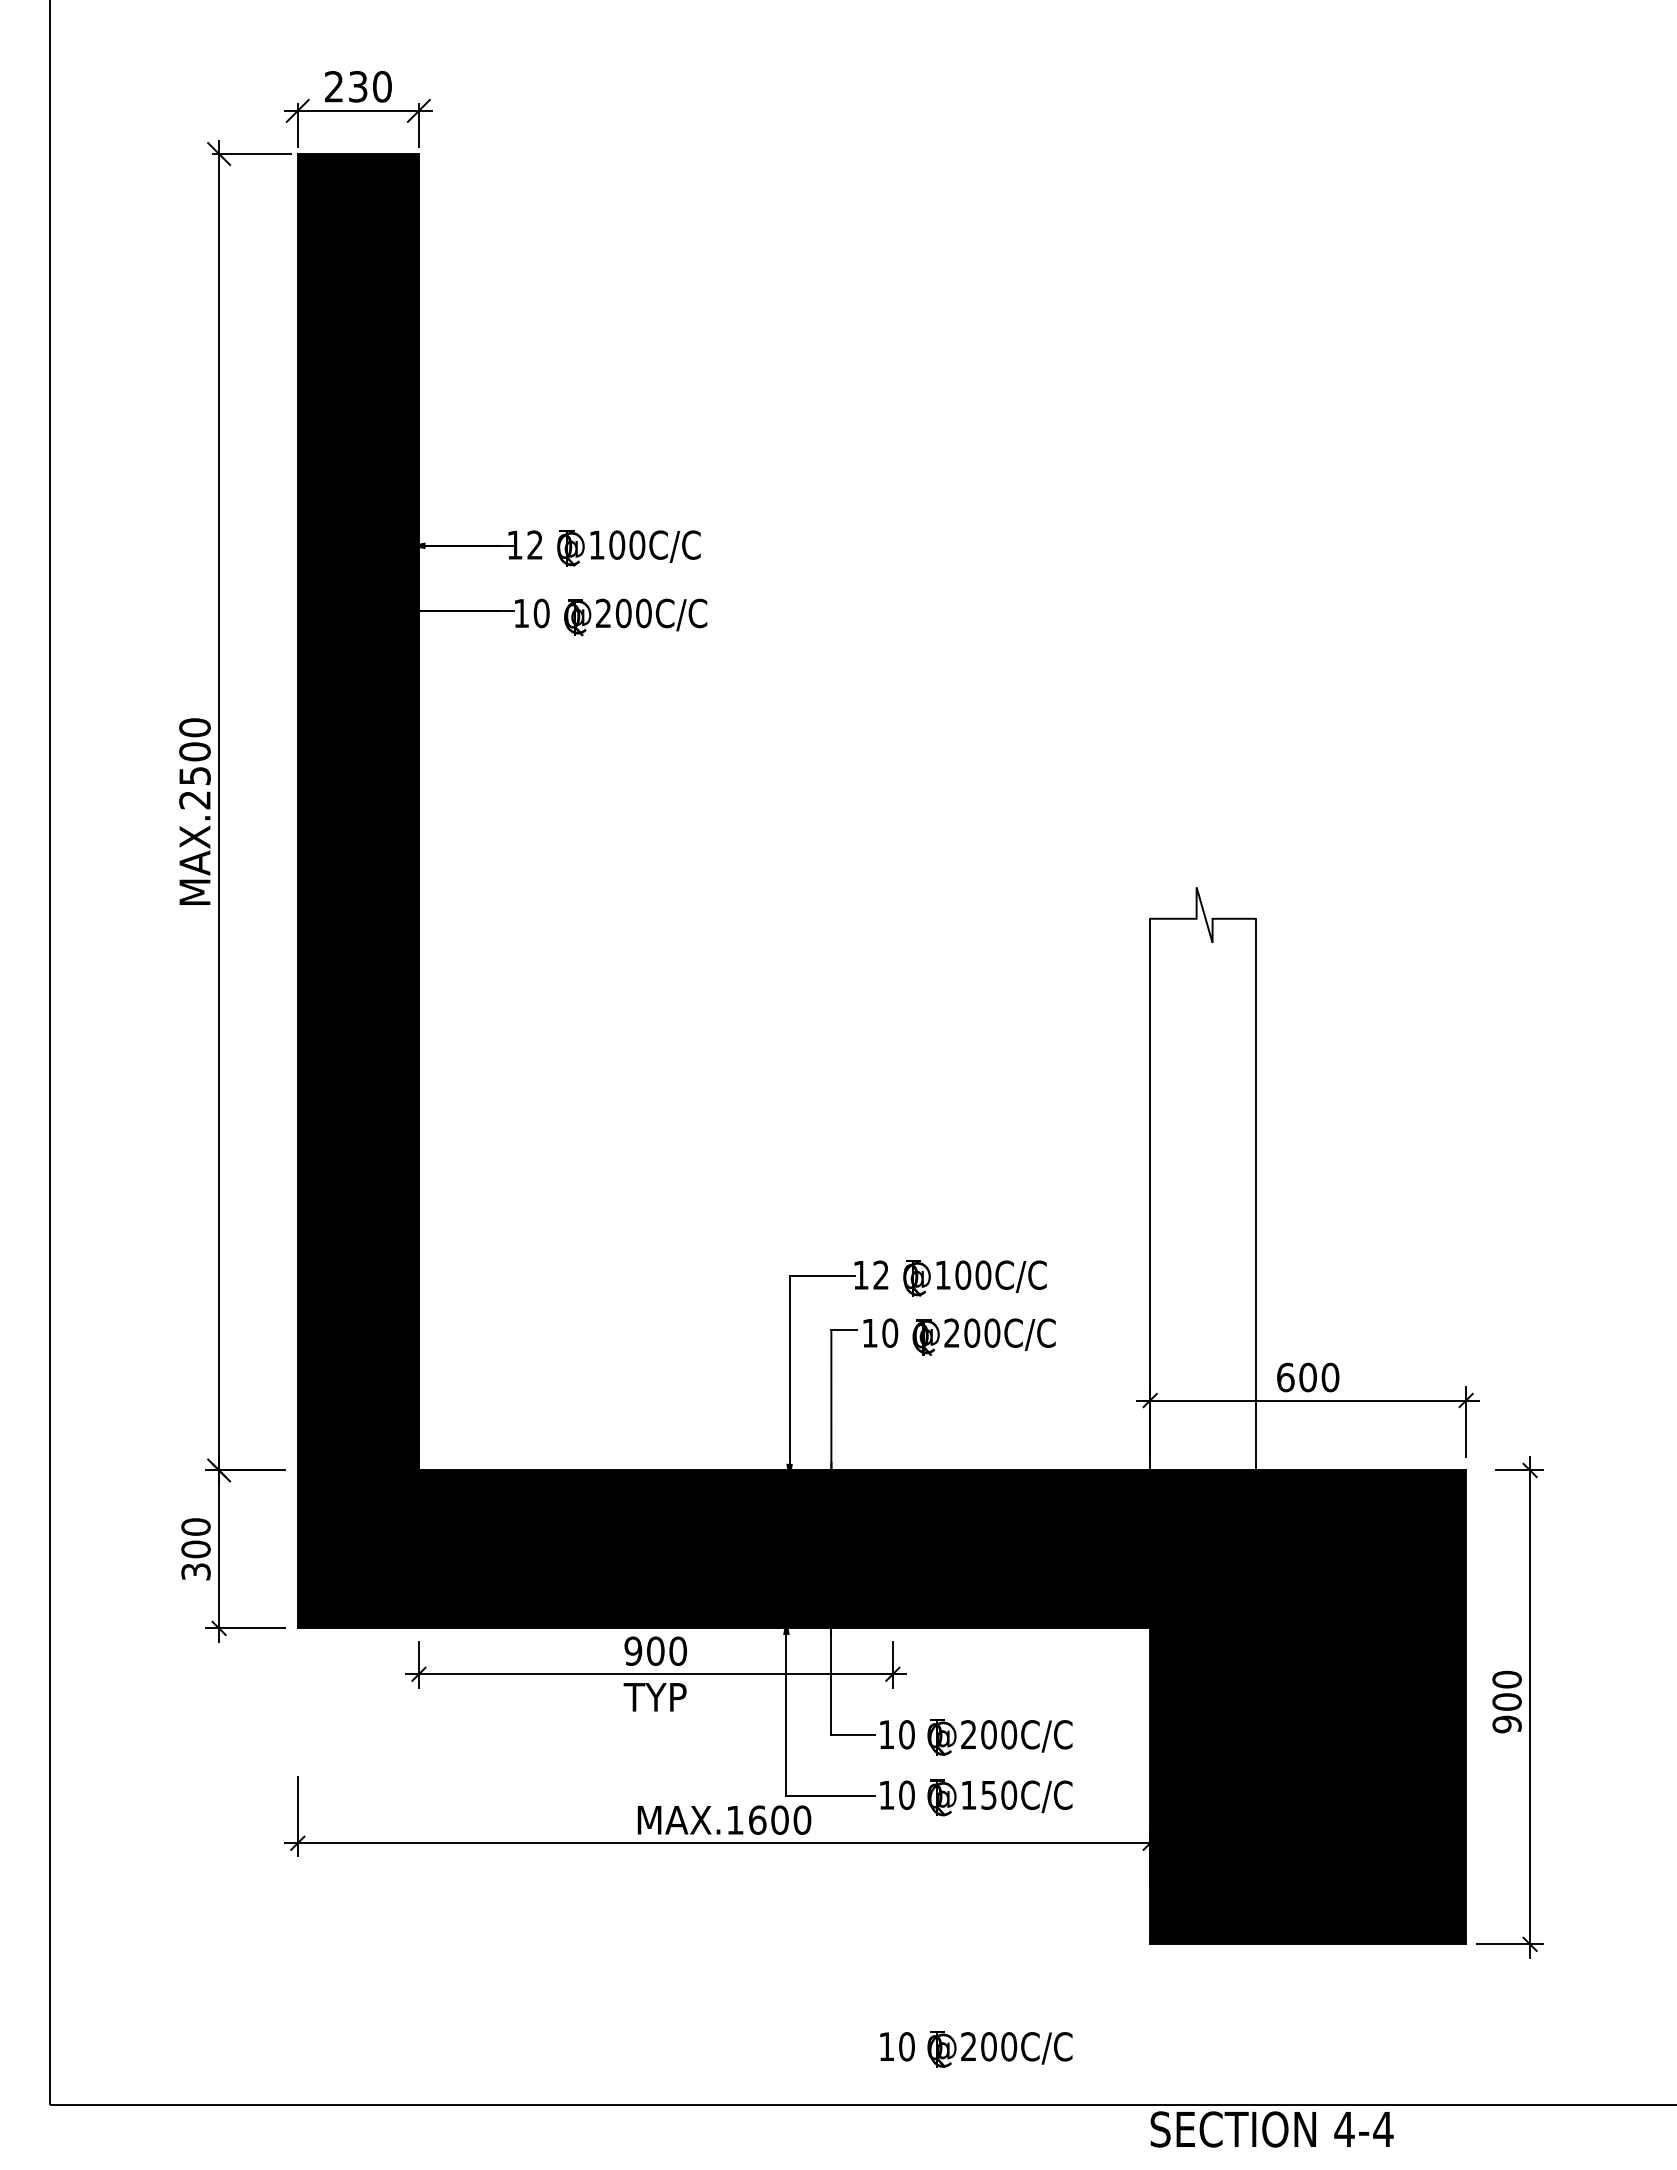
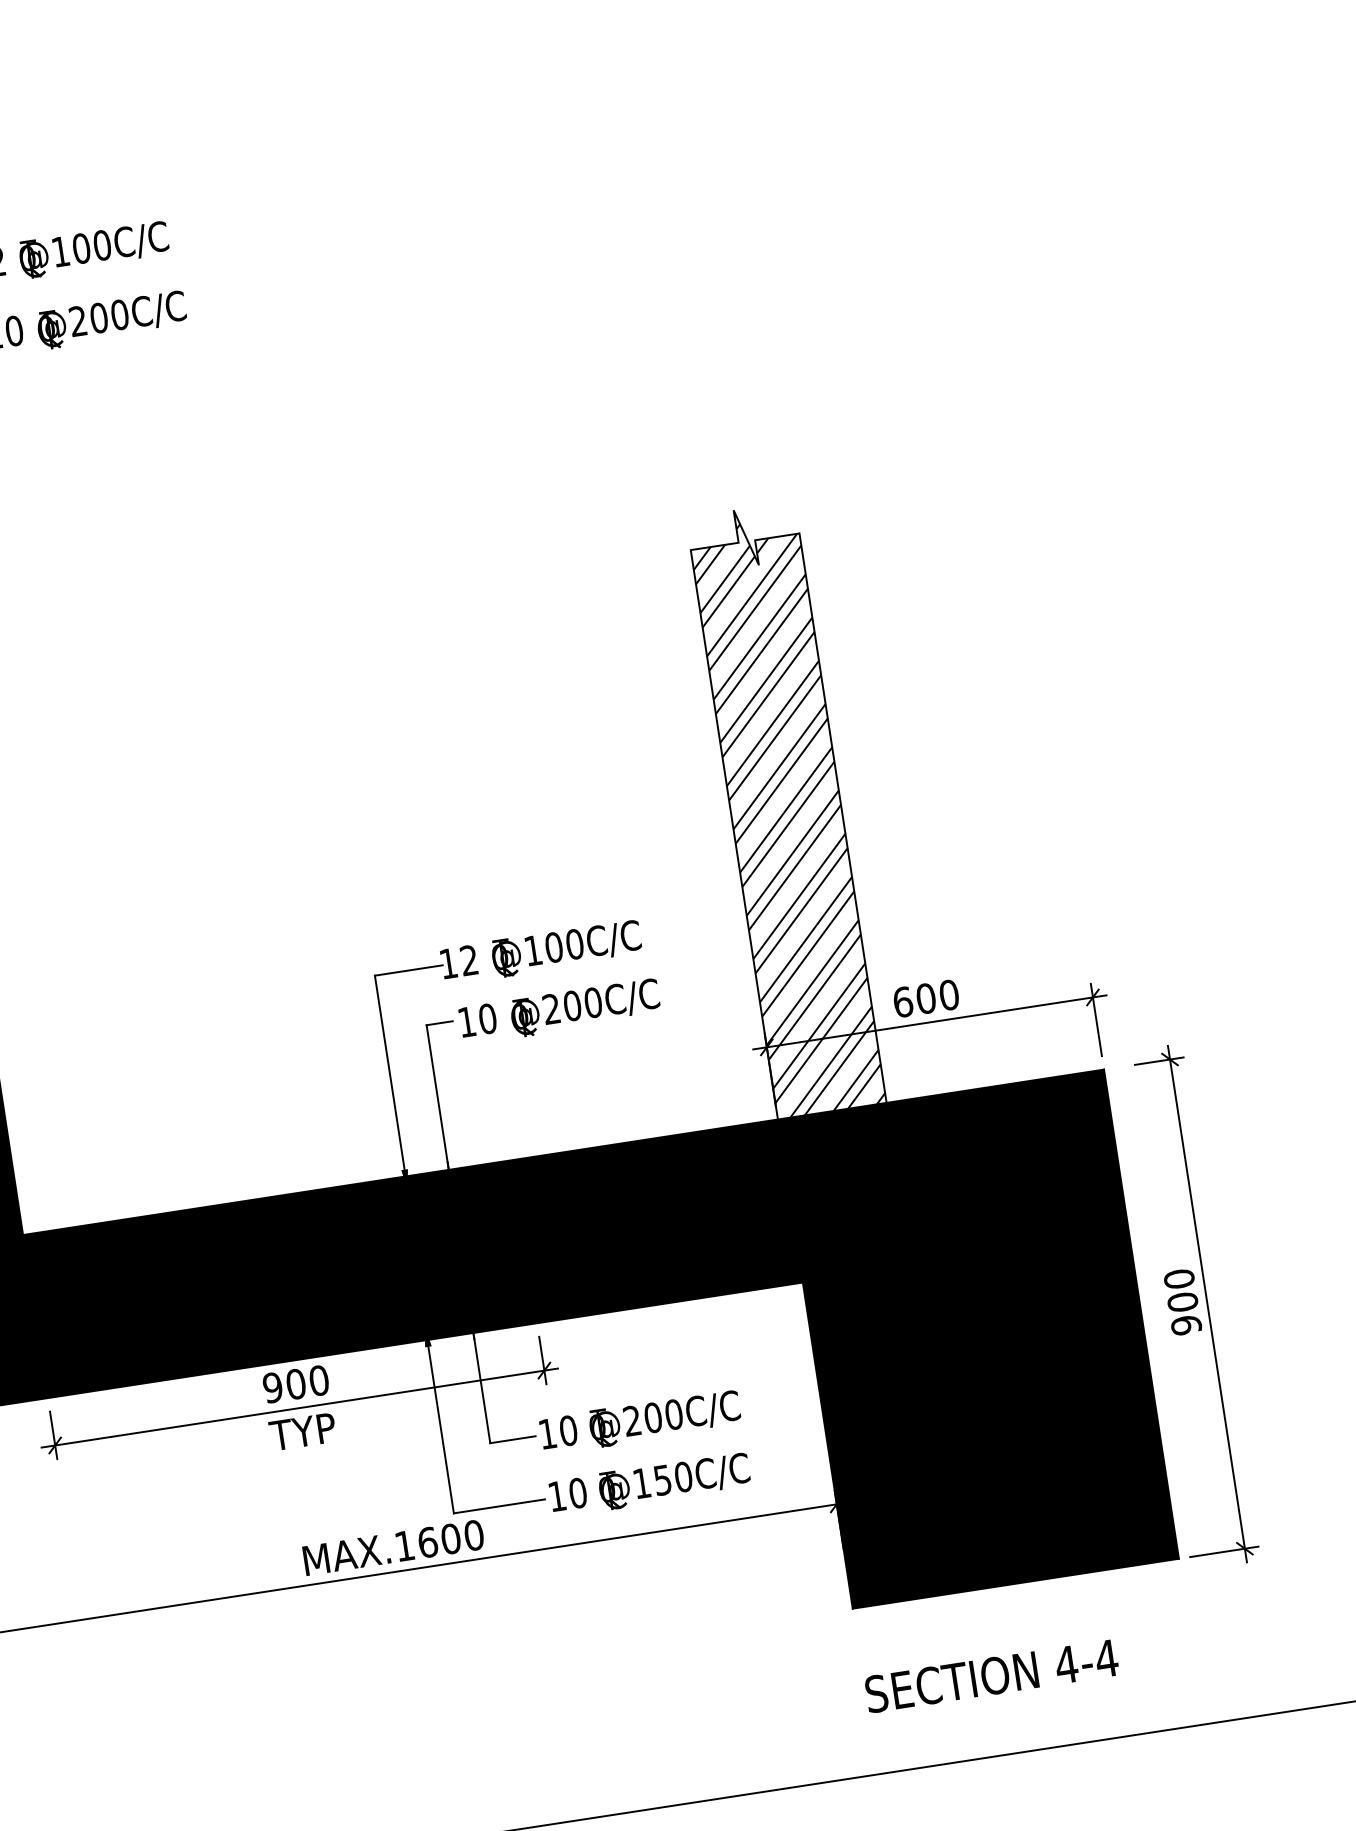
hatch: (1202, 1180) -> (786, 811), added
part: (976, 2049) -> (690, 1744), removed
text: (1271, 2129) -> (991, 1676), moved

